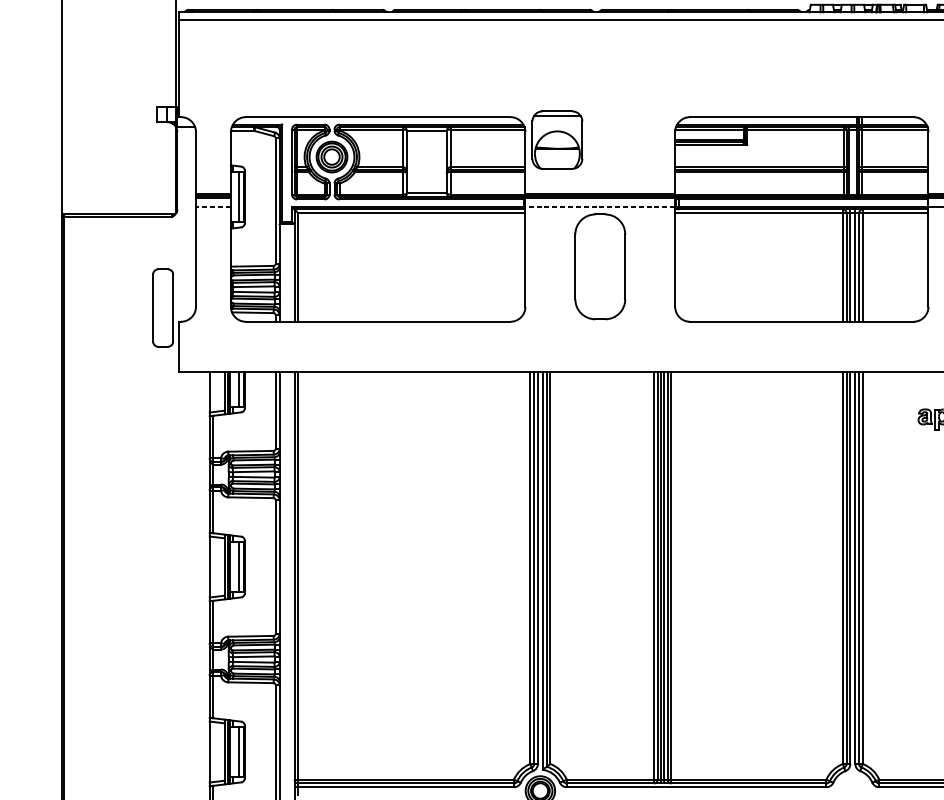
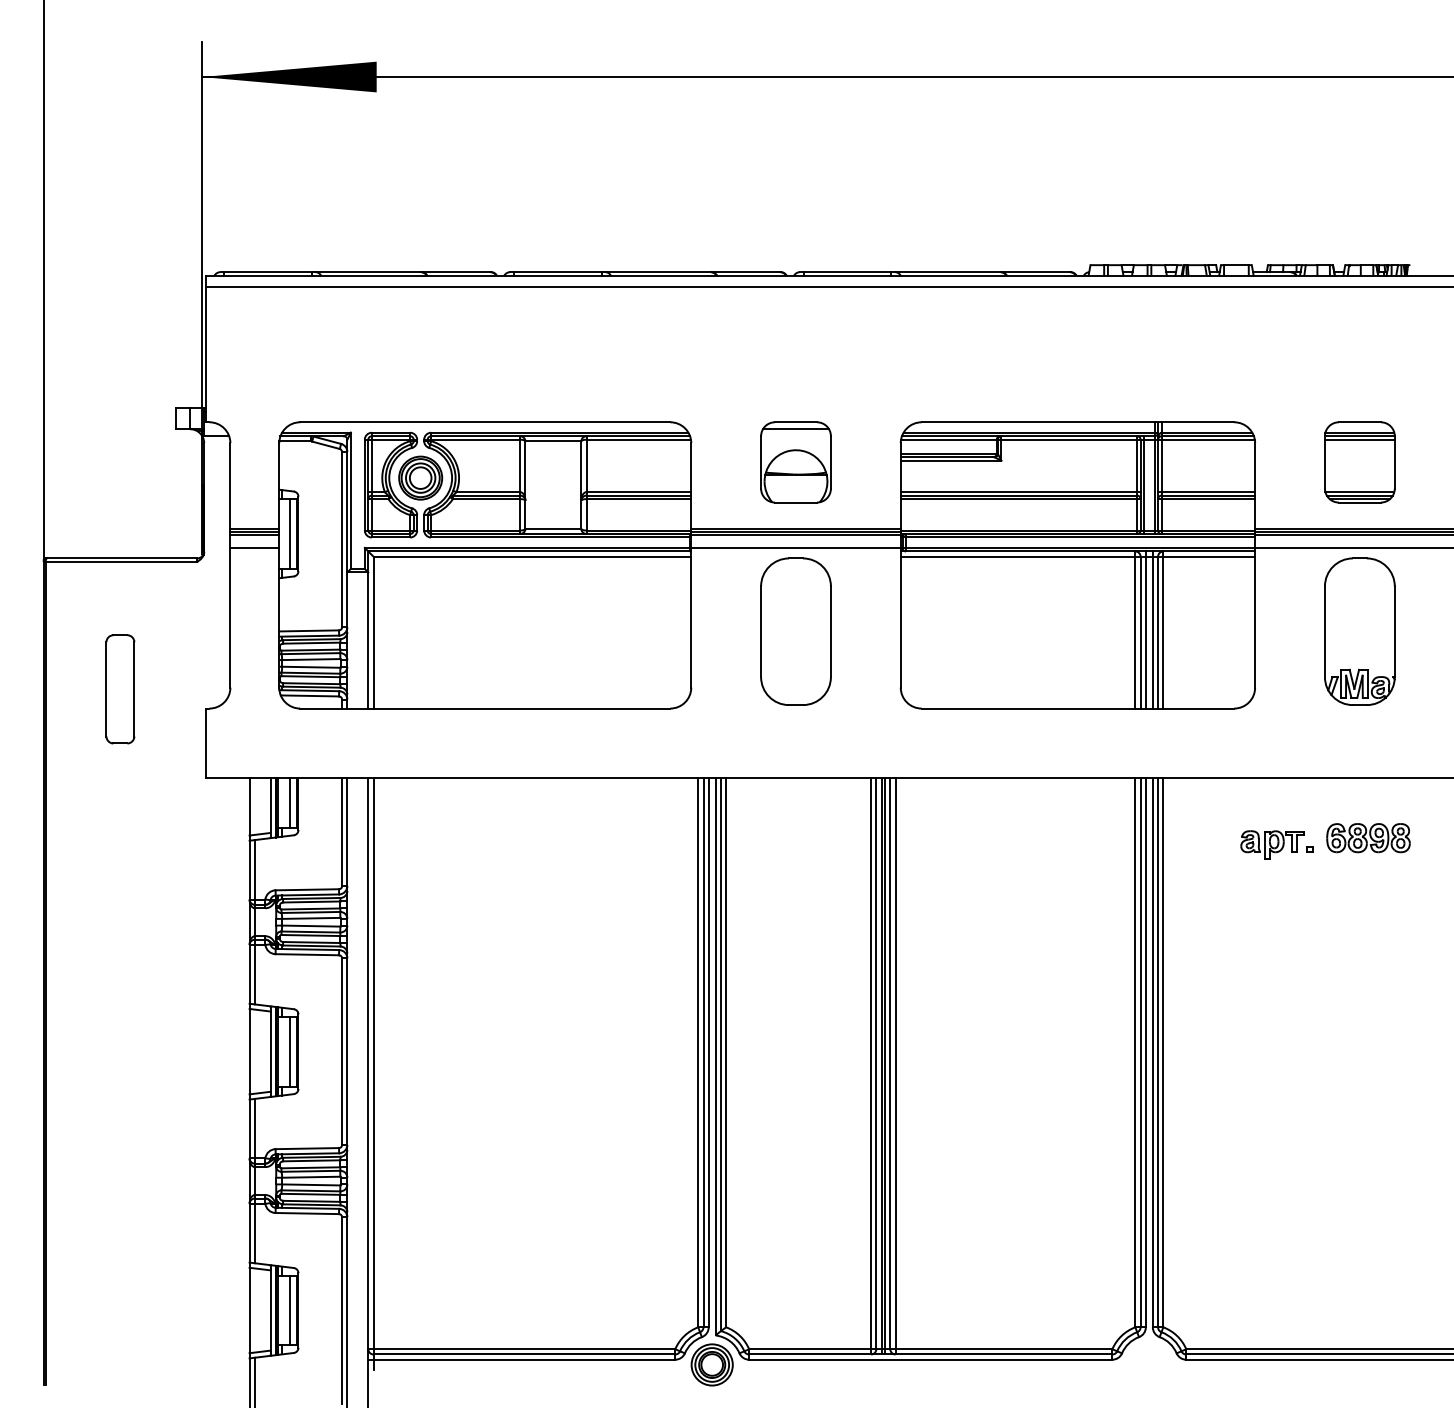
part: (557, 140) -> (795, 462), moved
line: (213, 206) -> (254, 547), dashed -> solid
line: (600, 206) -> (796, 547), dashed -> solid
part: (163, 308) -> (120, 689), moved

